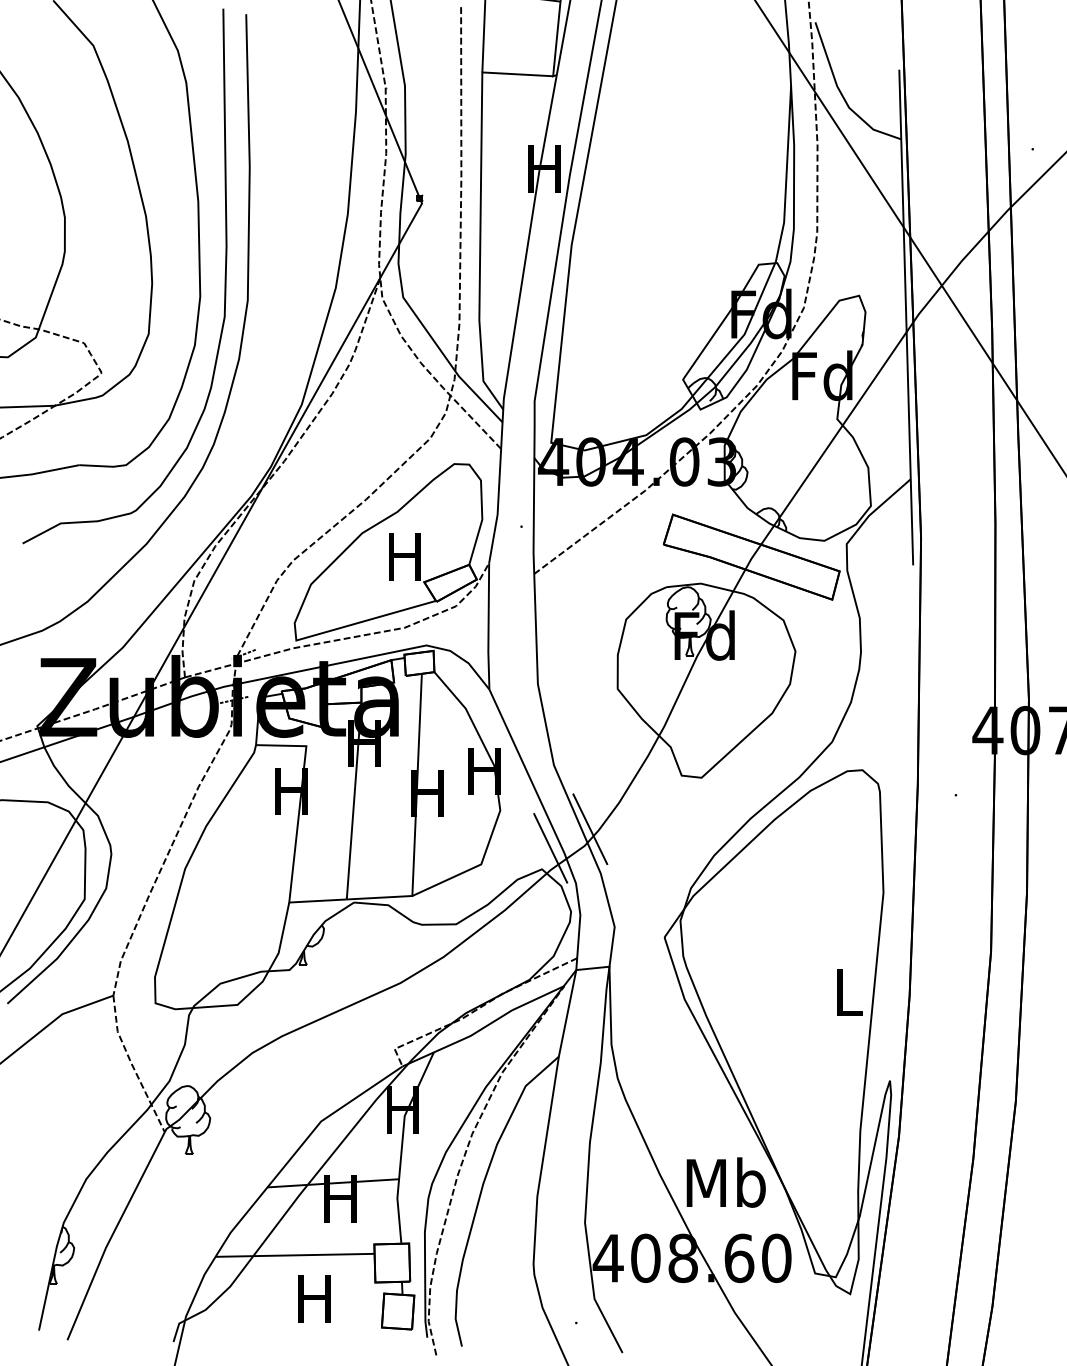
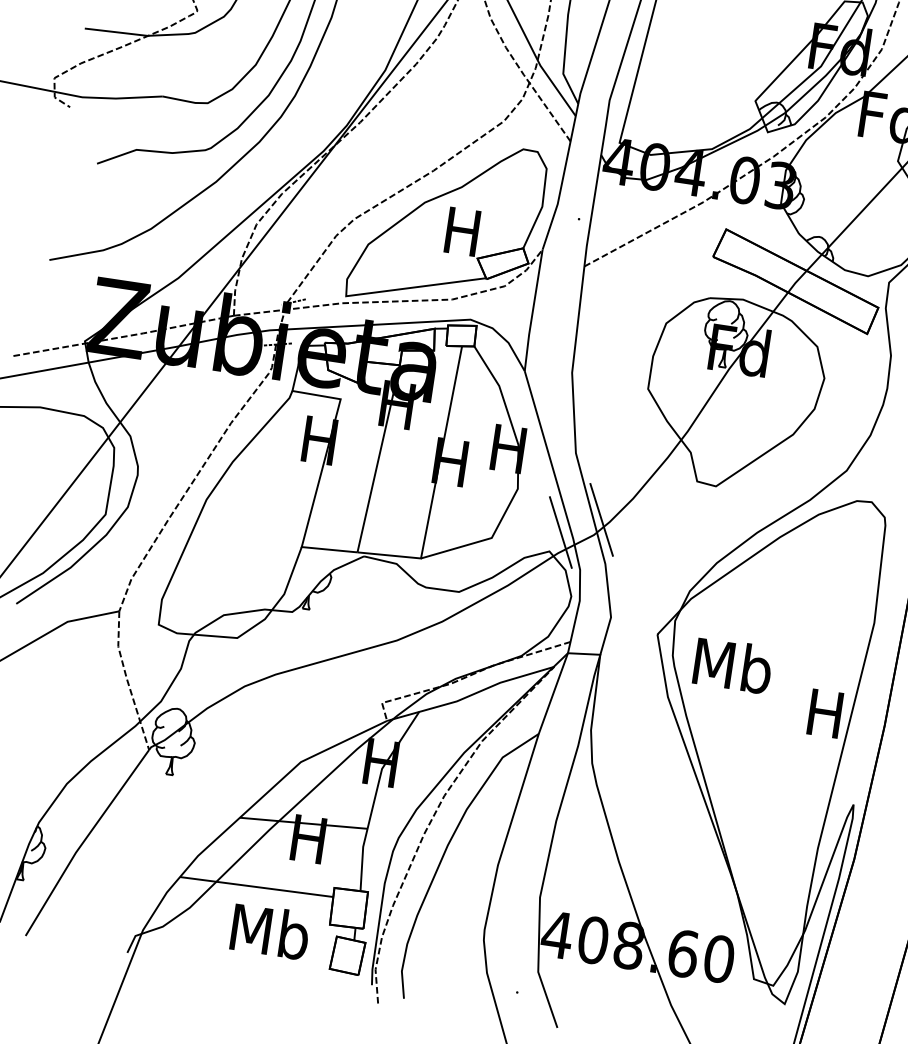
text: (847, 992) -> (825, 713), L -> H
text: (725, 1182) -> (732, 665), moved
text: (315, 1298) -> (270, 931), H -> Mb

